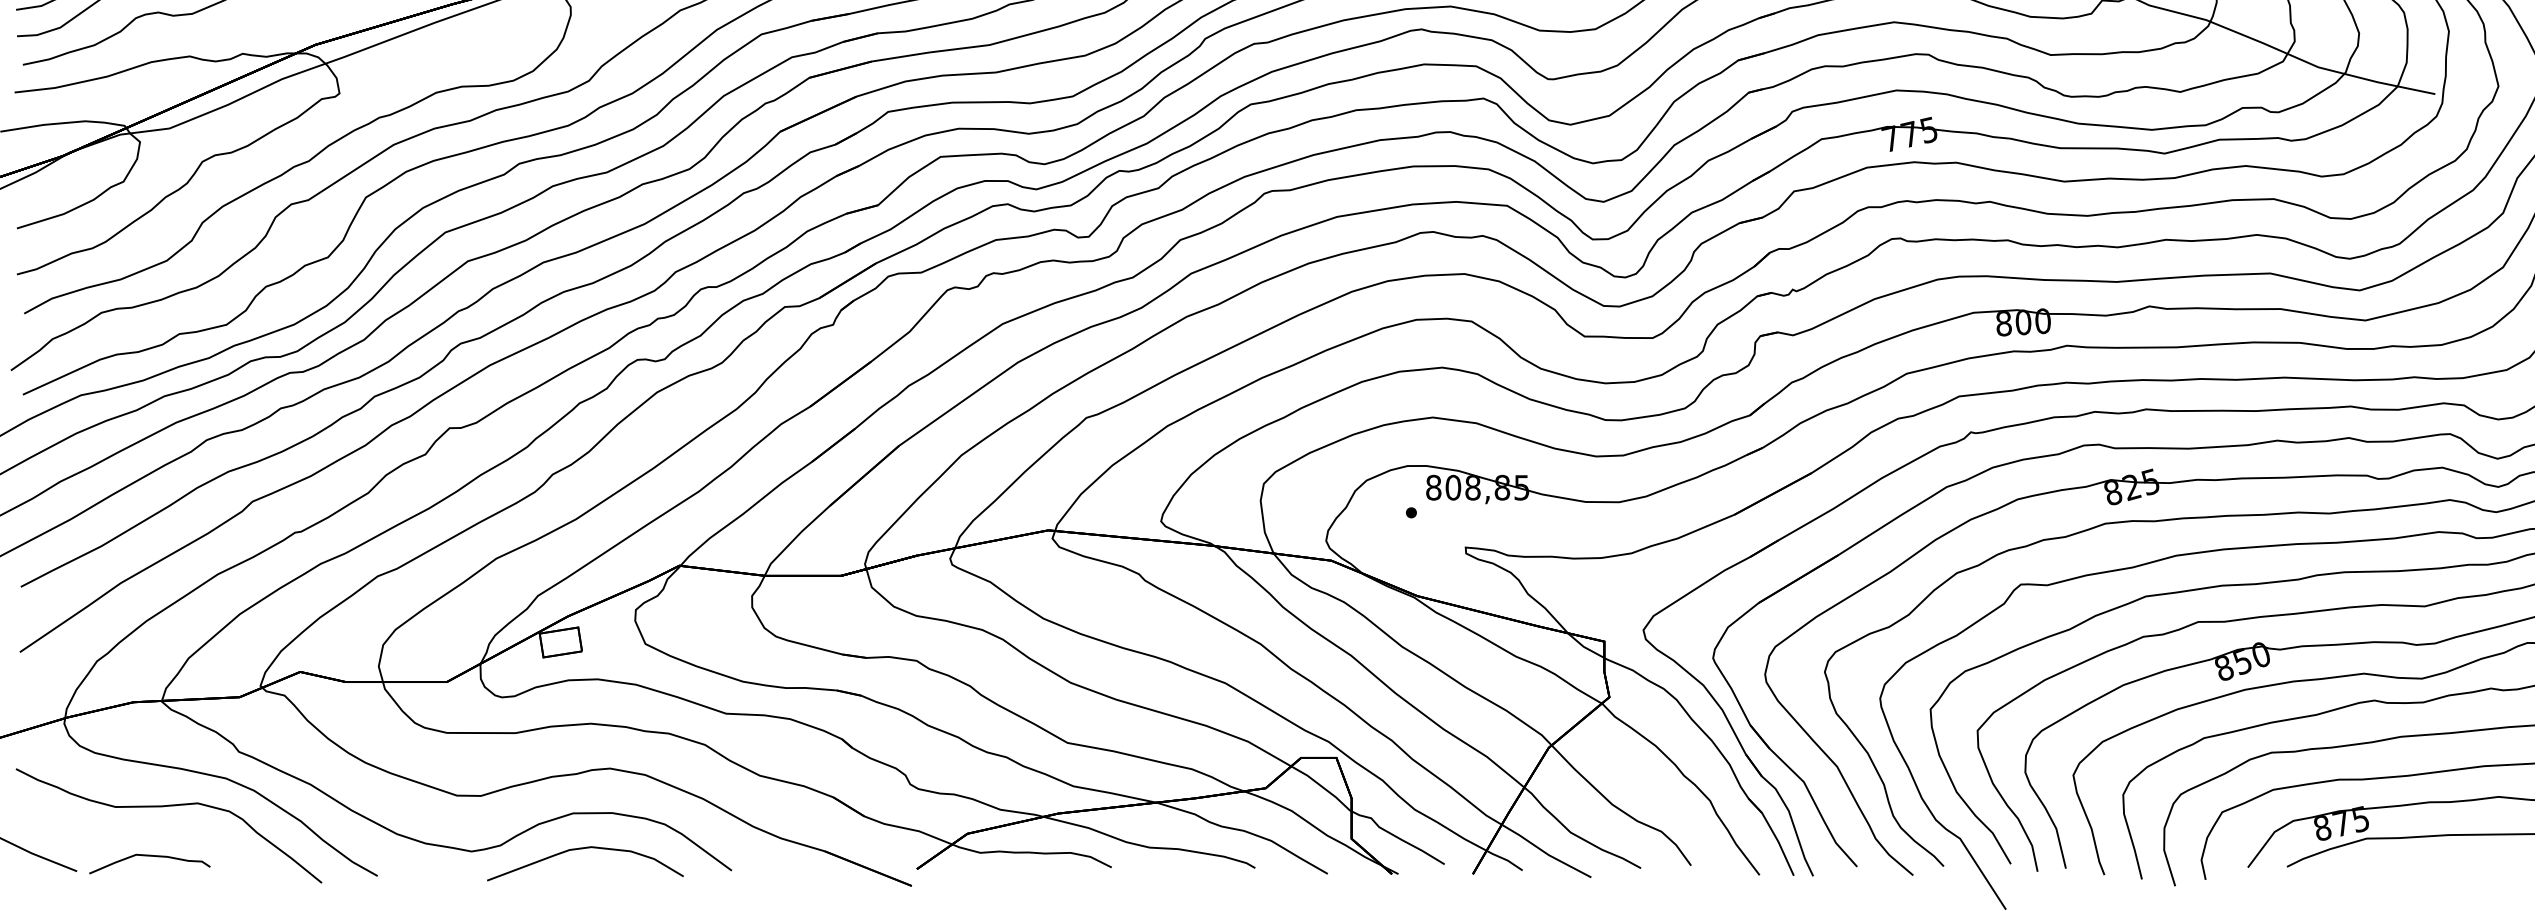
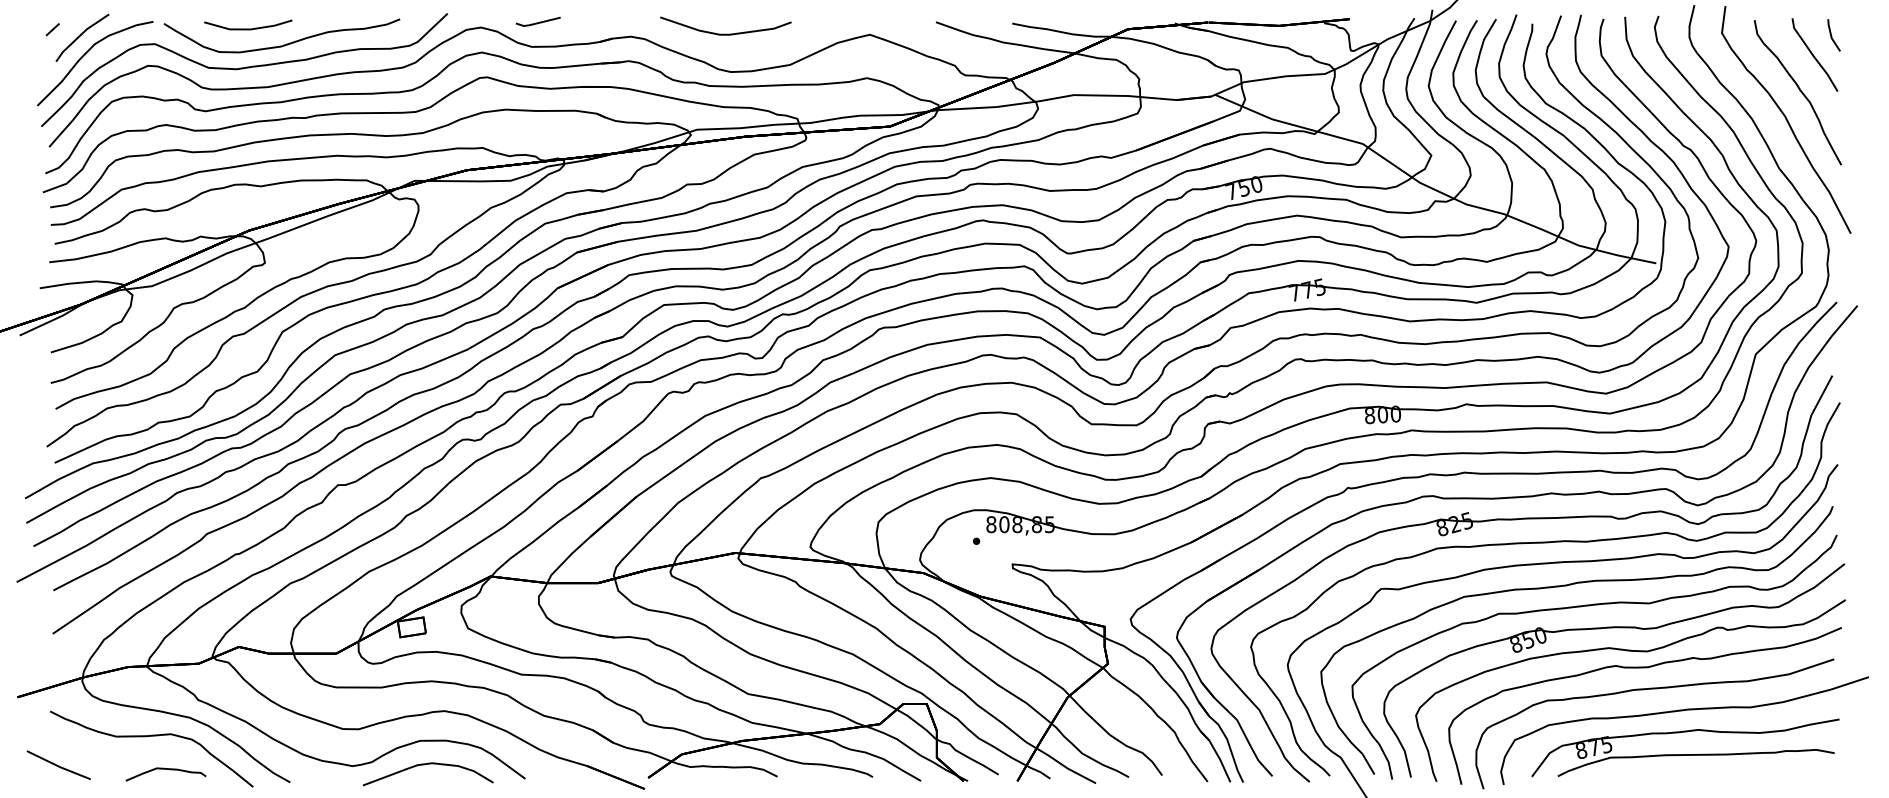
curve: (149, 856) -> (165, 769), moved

